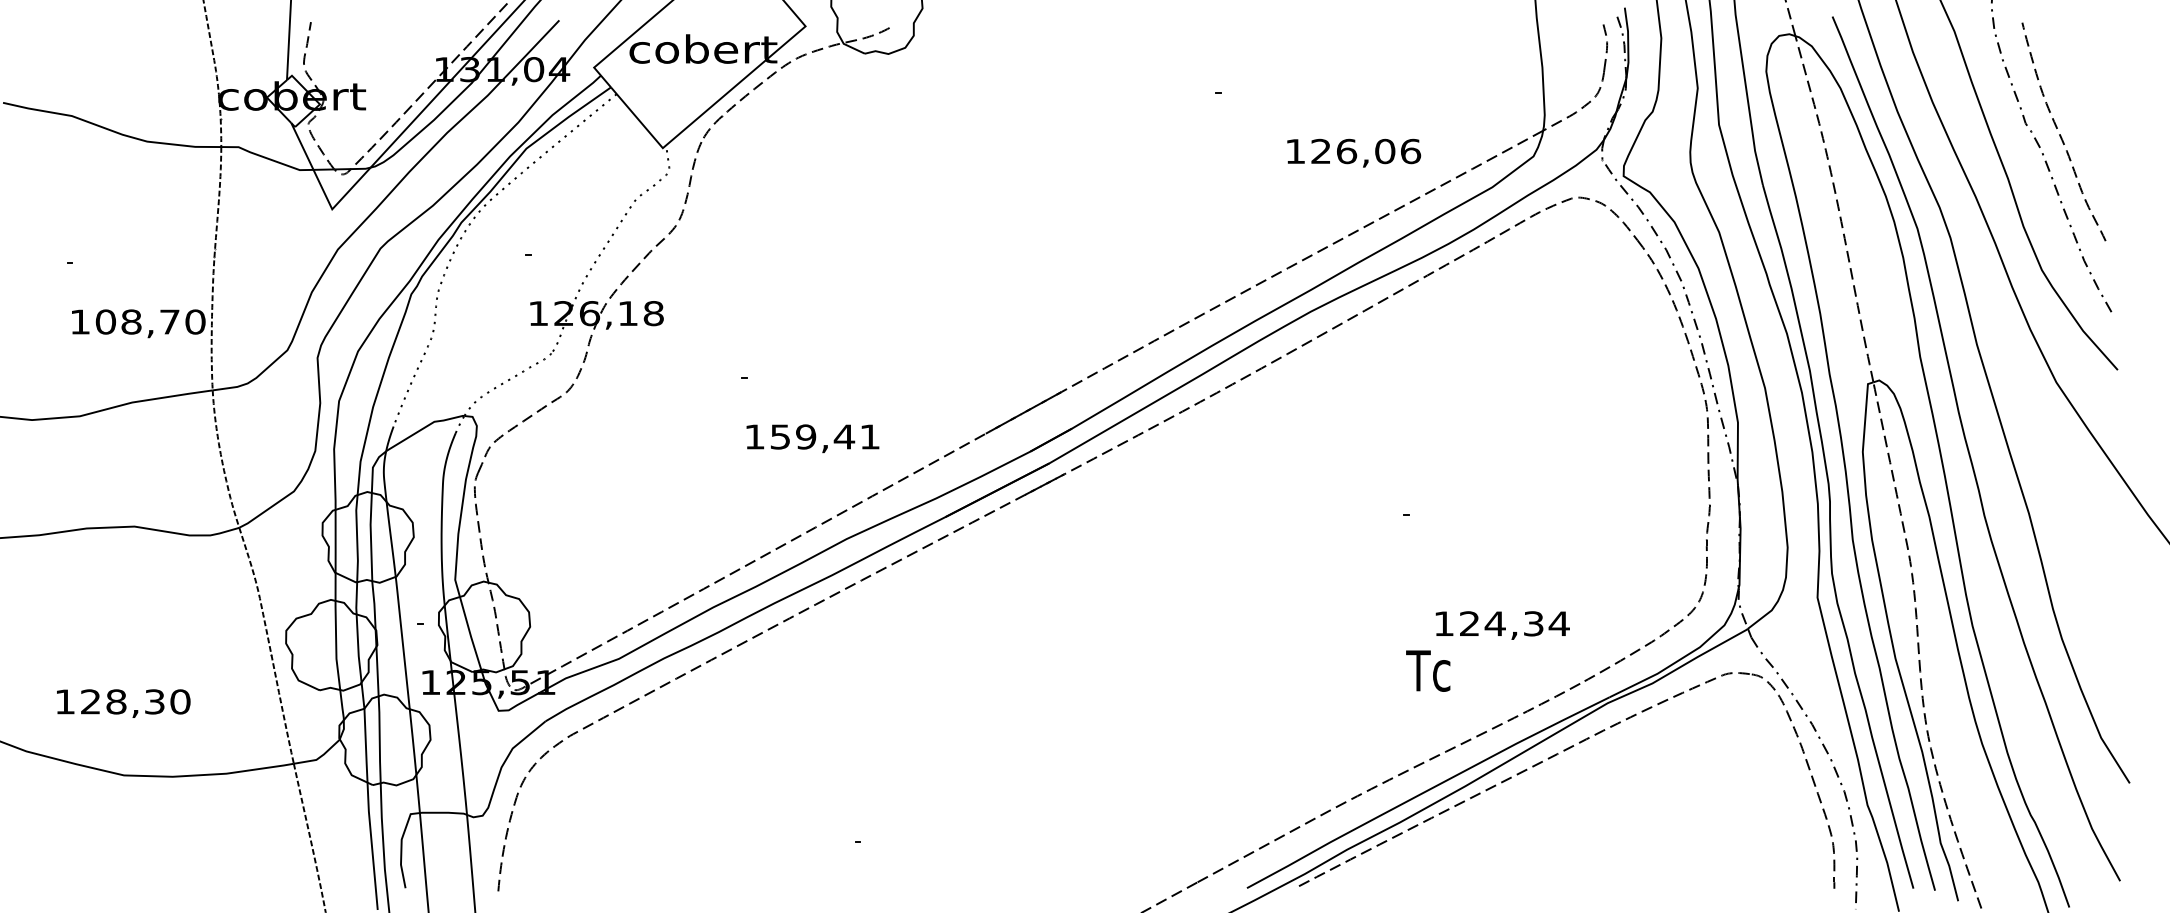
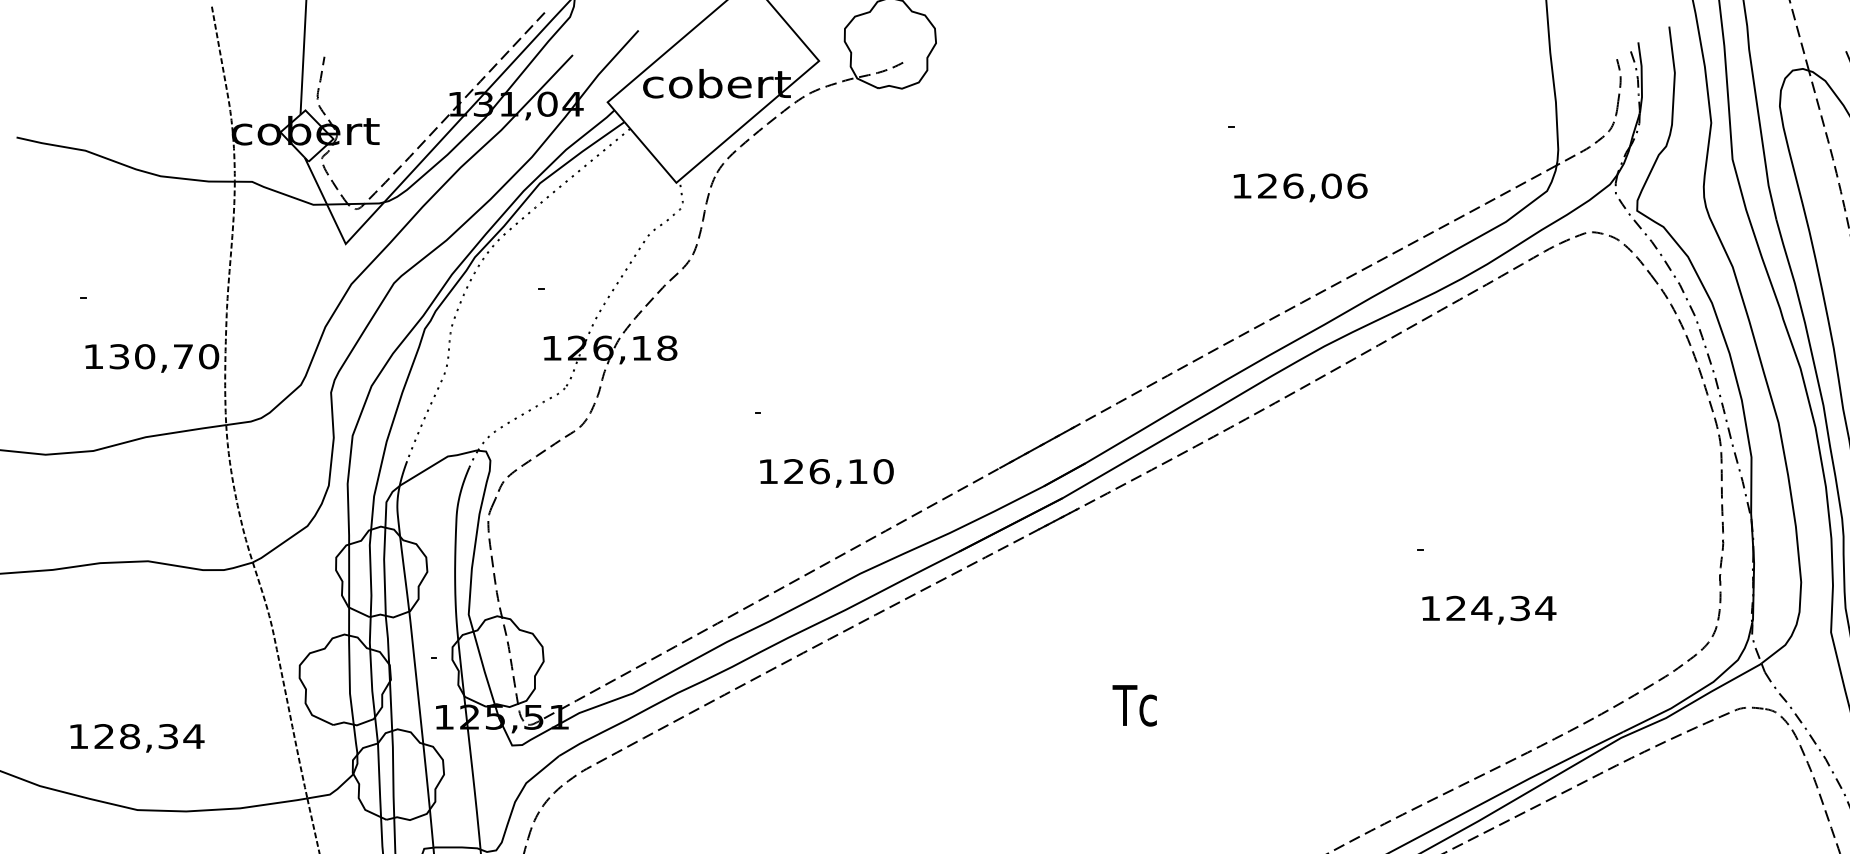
text: (1354, 152) -> (1301, 187), moved
text: (118, 321) -> (132, 356), 108,70 -> 130,70
text: (825, 436) -> (839, 471), 159,41 -> 126,10
text: (1502, 625) -> (1489, 610), moved
text: (1428, 670) -> (1135, 705), moved
text: (179, 701) -> (193, 736), 128,30 -> 128,34

